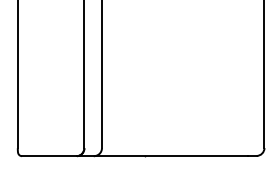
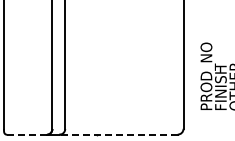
line: (50, 155) -> (27, 134), solid -> dashed
line: (172, 155) -> (116, 134), solid -> dashed

